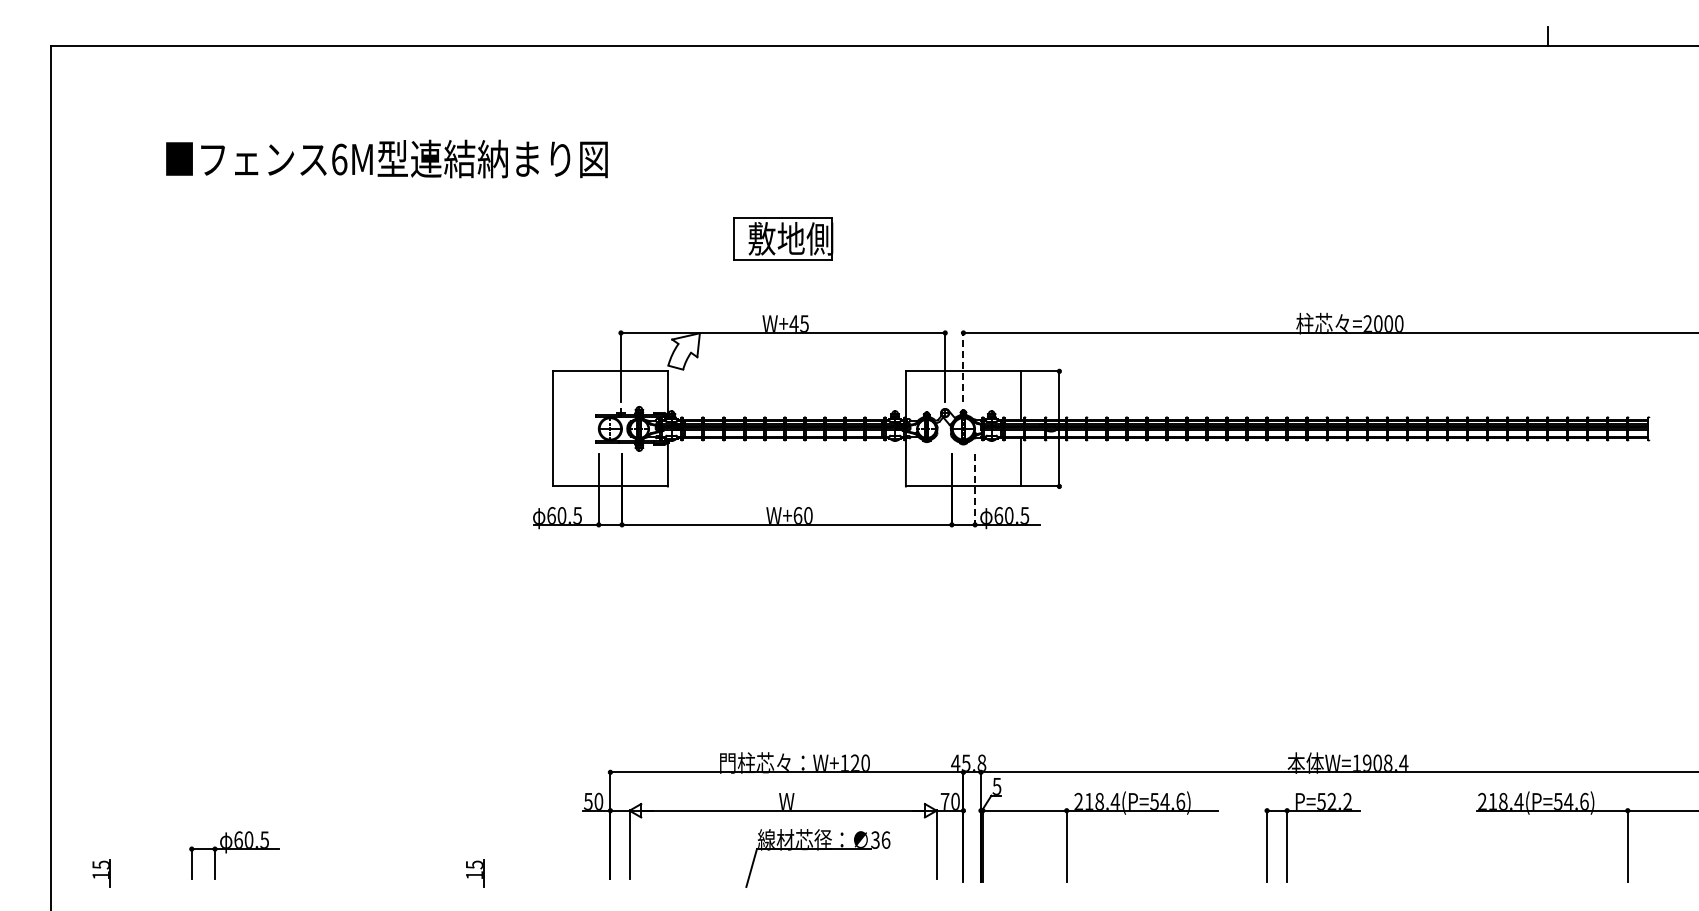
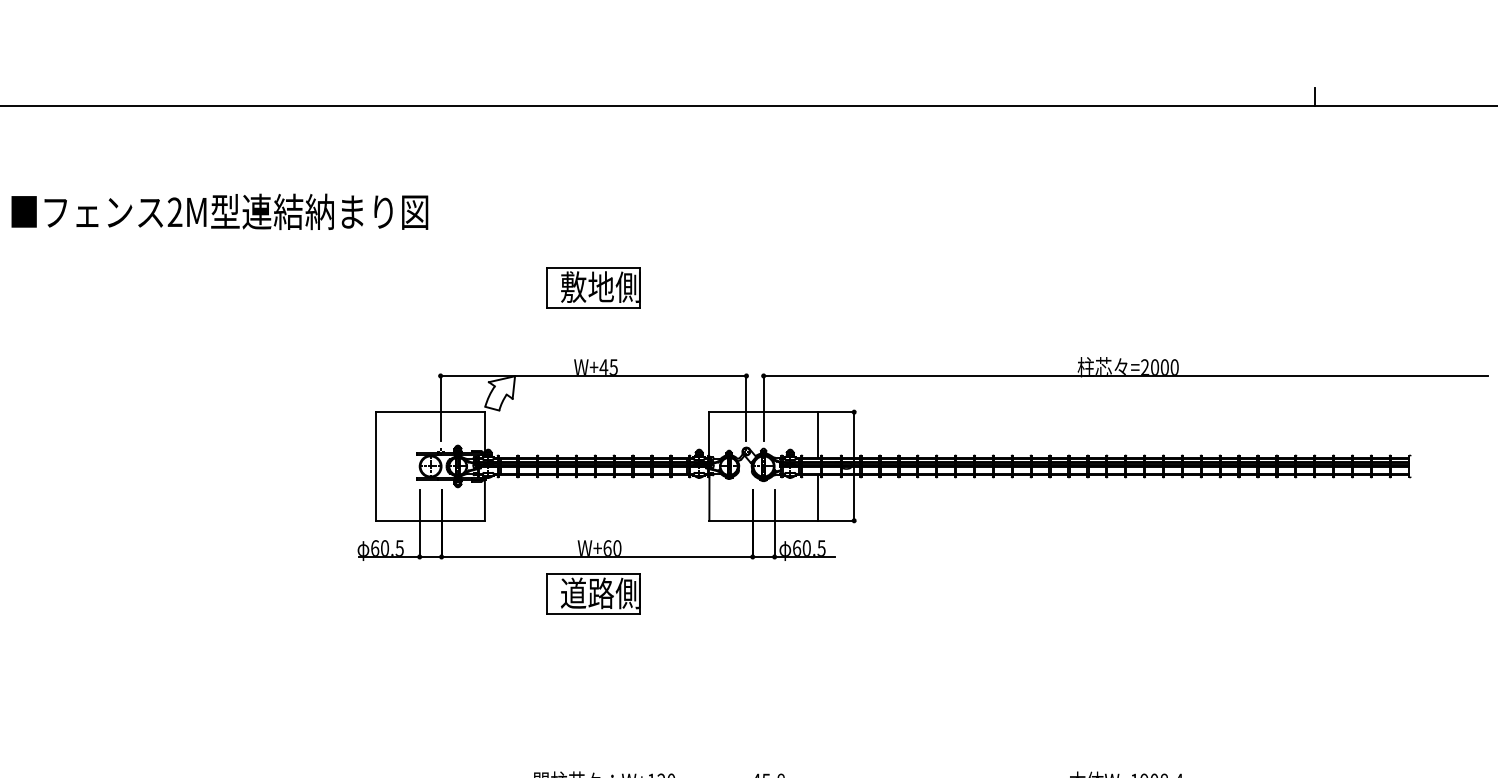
text: (339, 159) -> (175, 212), 6M -> 2M
line: (963, 367) -> (763, 408), dashed -> solid
line: (975, 489) -> (775, 523), dashed -> solid
part: (783, 563) -> (593, 593), added

